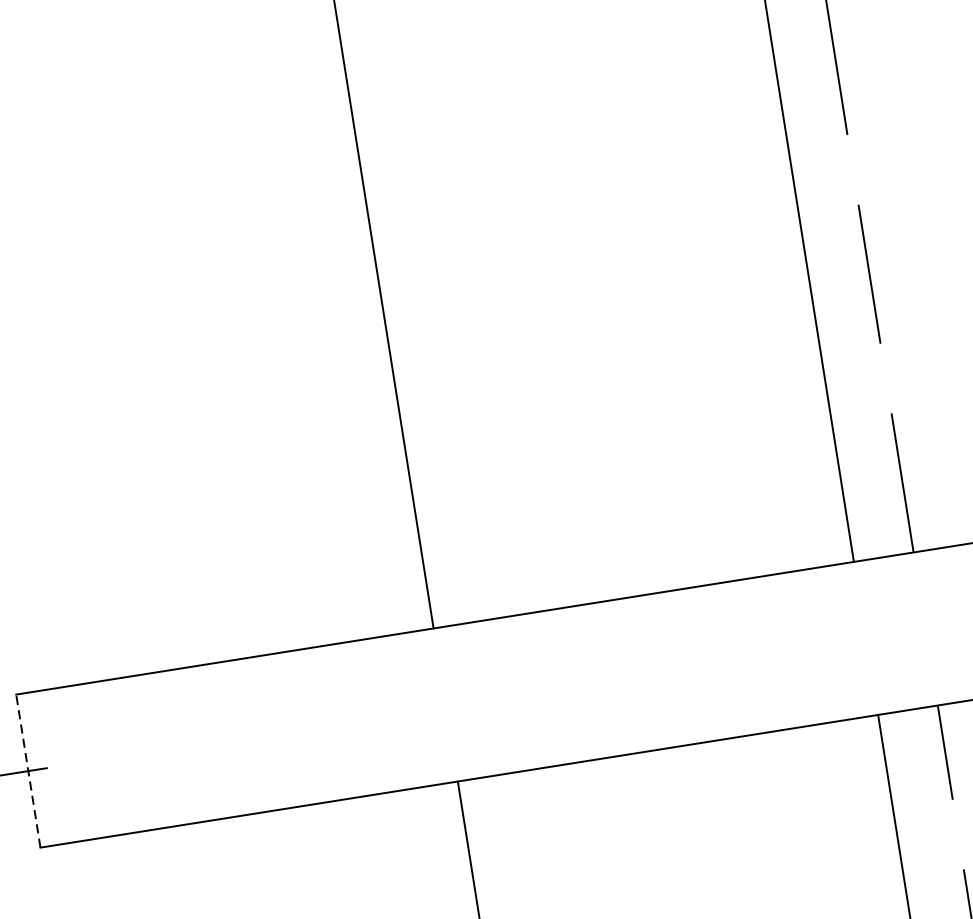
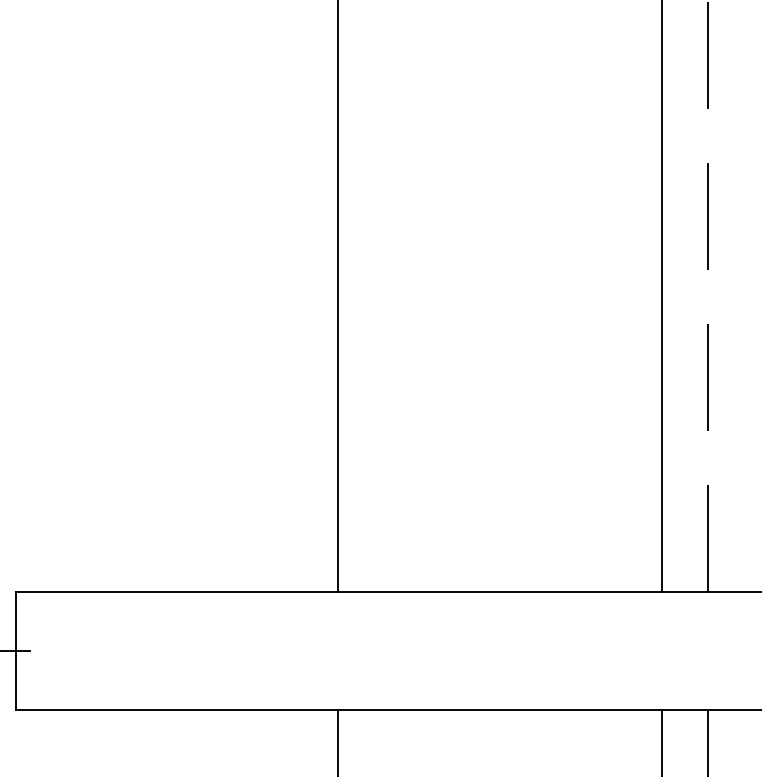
line: (27, 770) -> (15, 650), dashed -> solid

